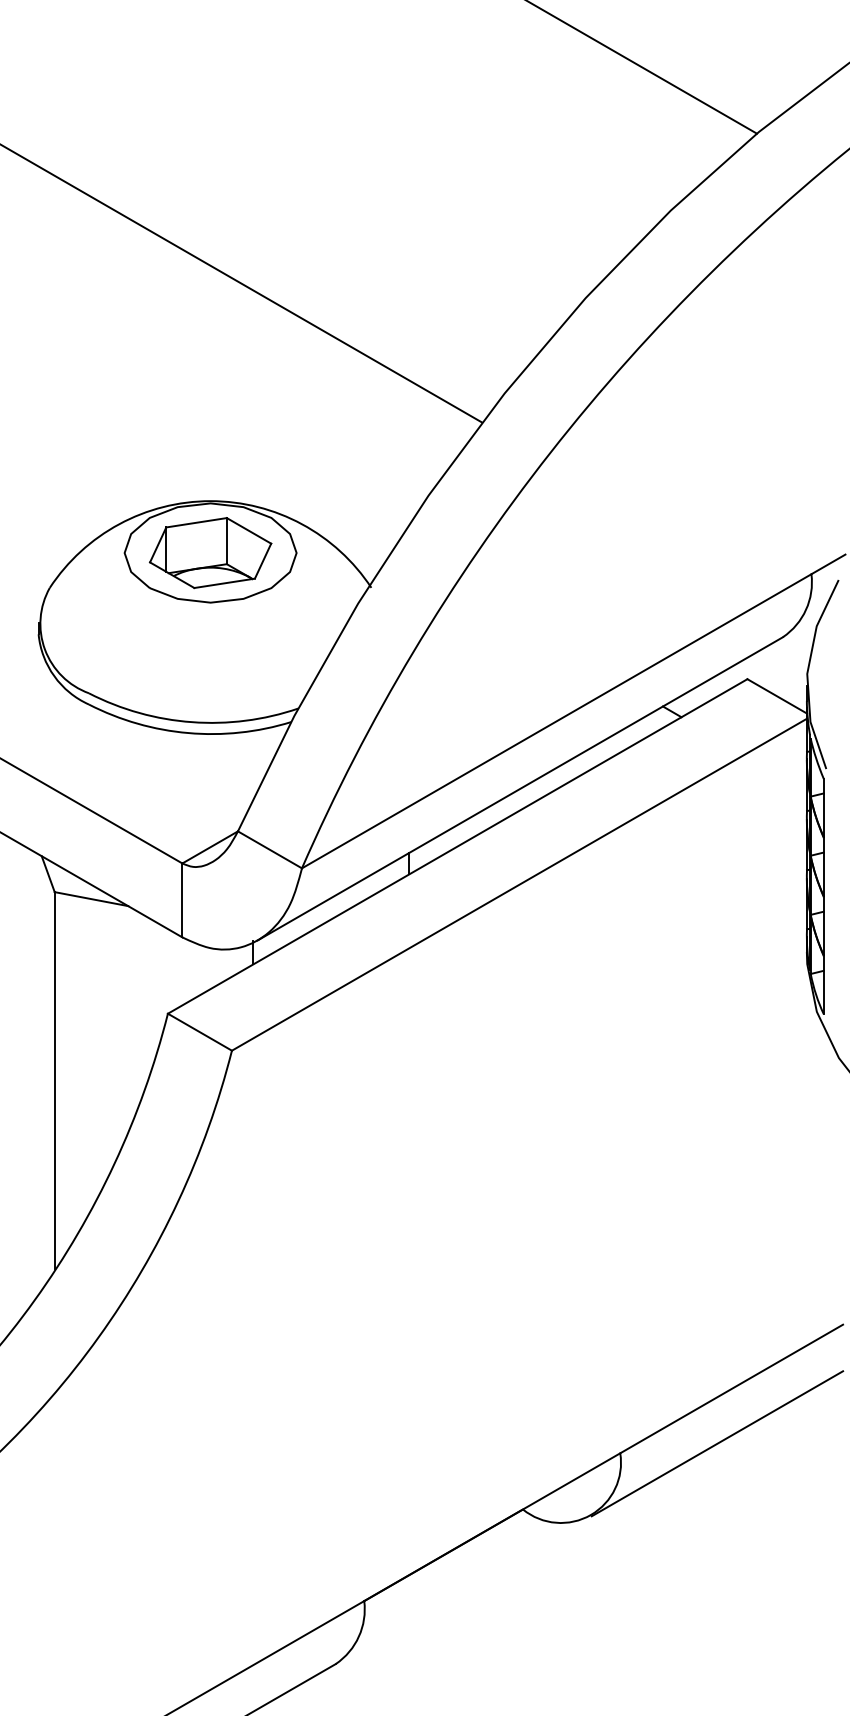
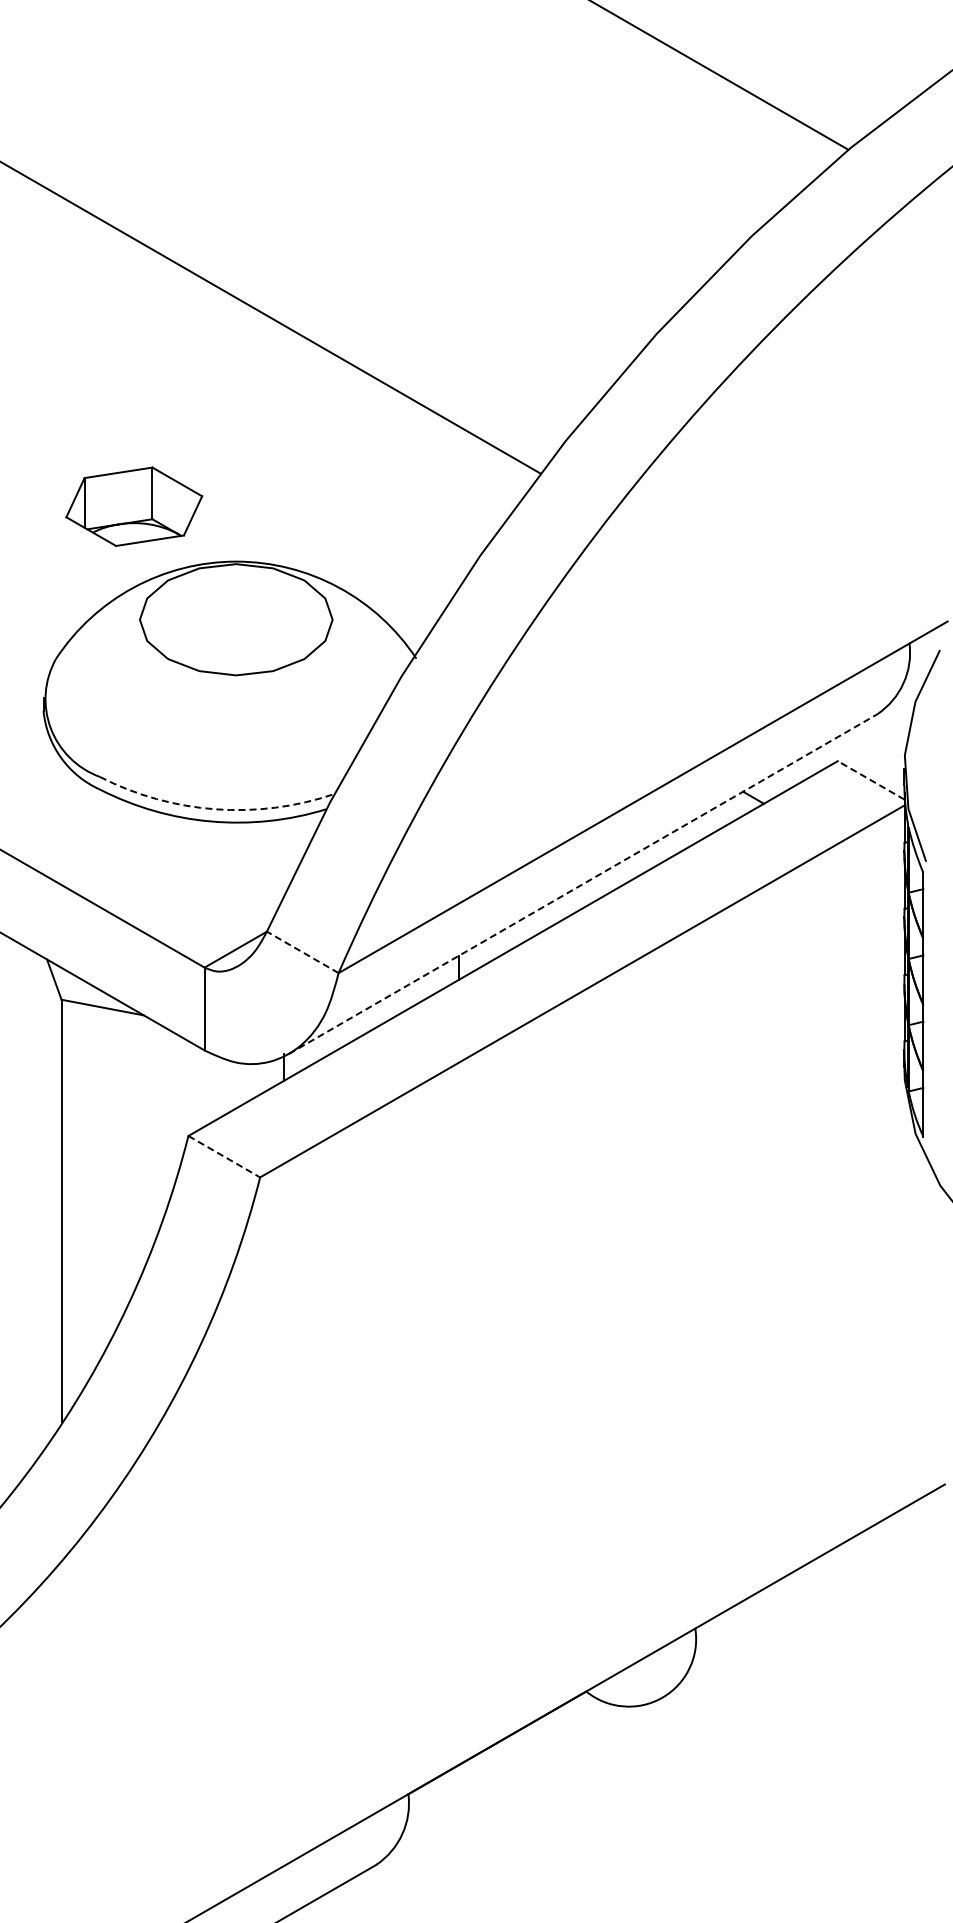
part: (210, 552) -> (134, 506), moved
line: (777, 696) -> (871, 780), solid -> dashed
arc: (192, 722) -> (215, 809), solid -> dashed
line: (520, 789) -> (583, 884), solid -> dashed
line: (269, 849) -> (302, 952), solid -> dashed
line: (200, 1032) -> (224, 1156), solid -> dashed
line: (716, 1443) -> (803, 1617), removed

